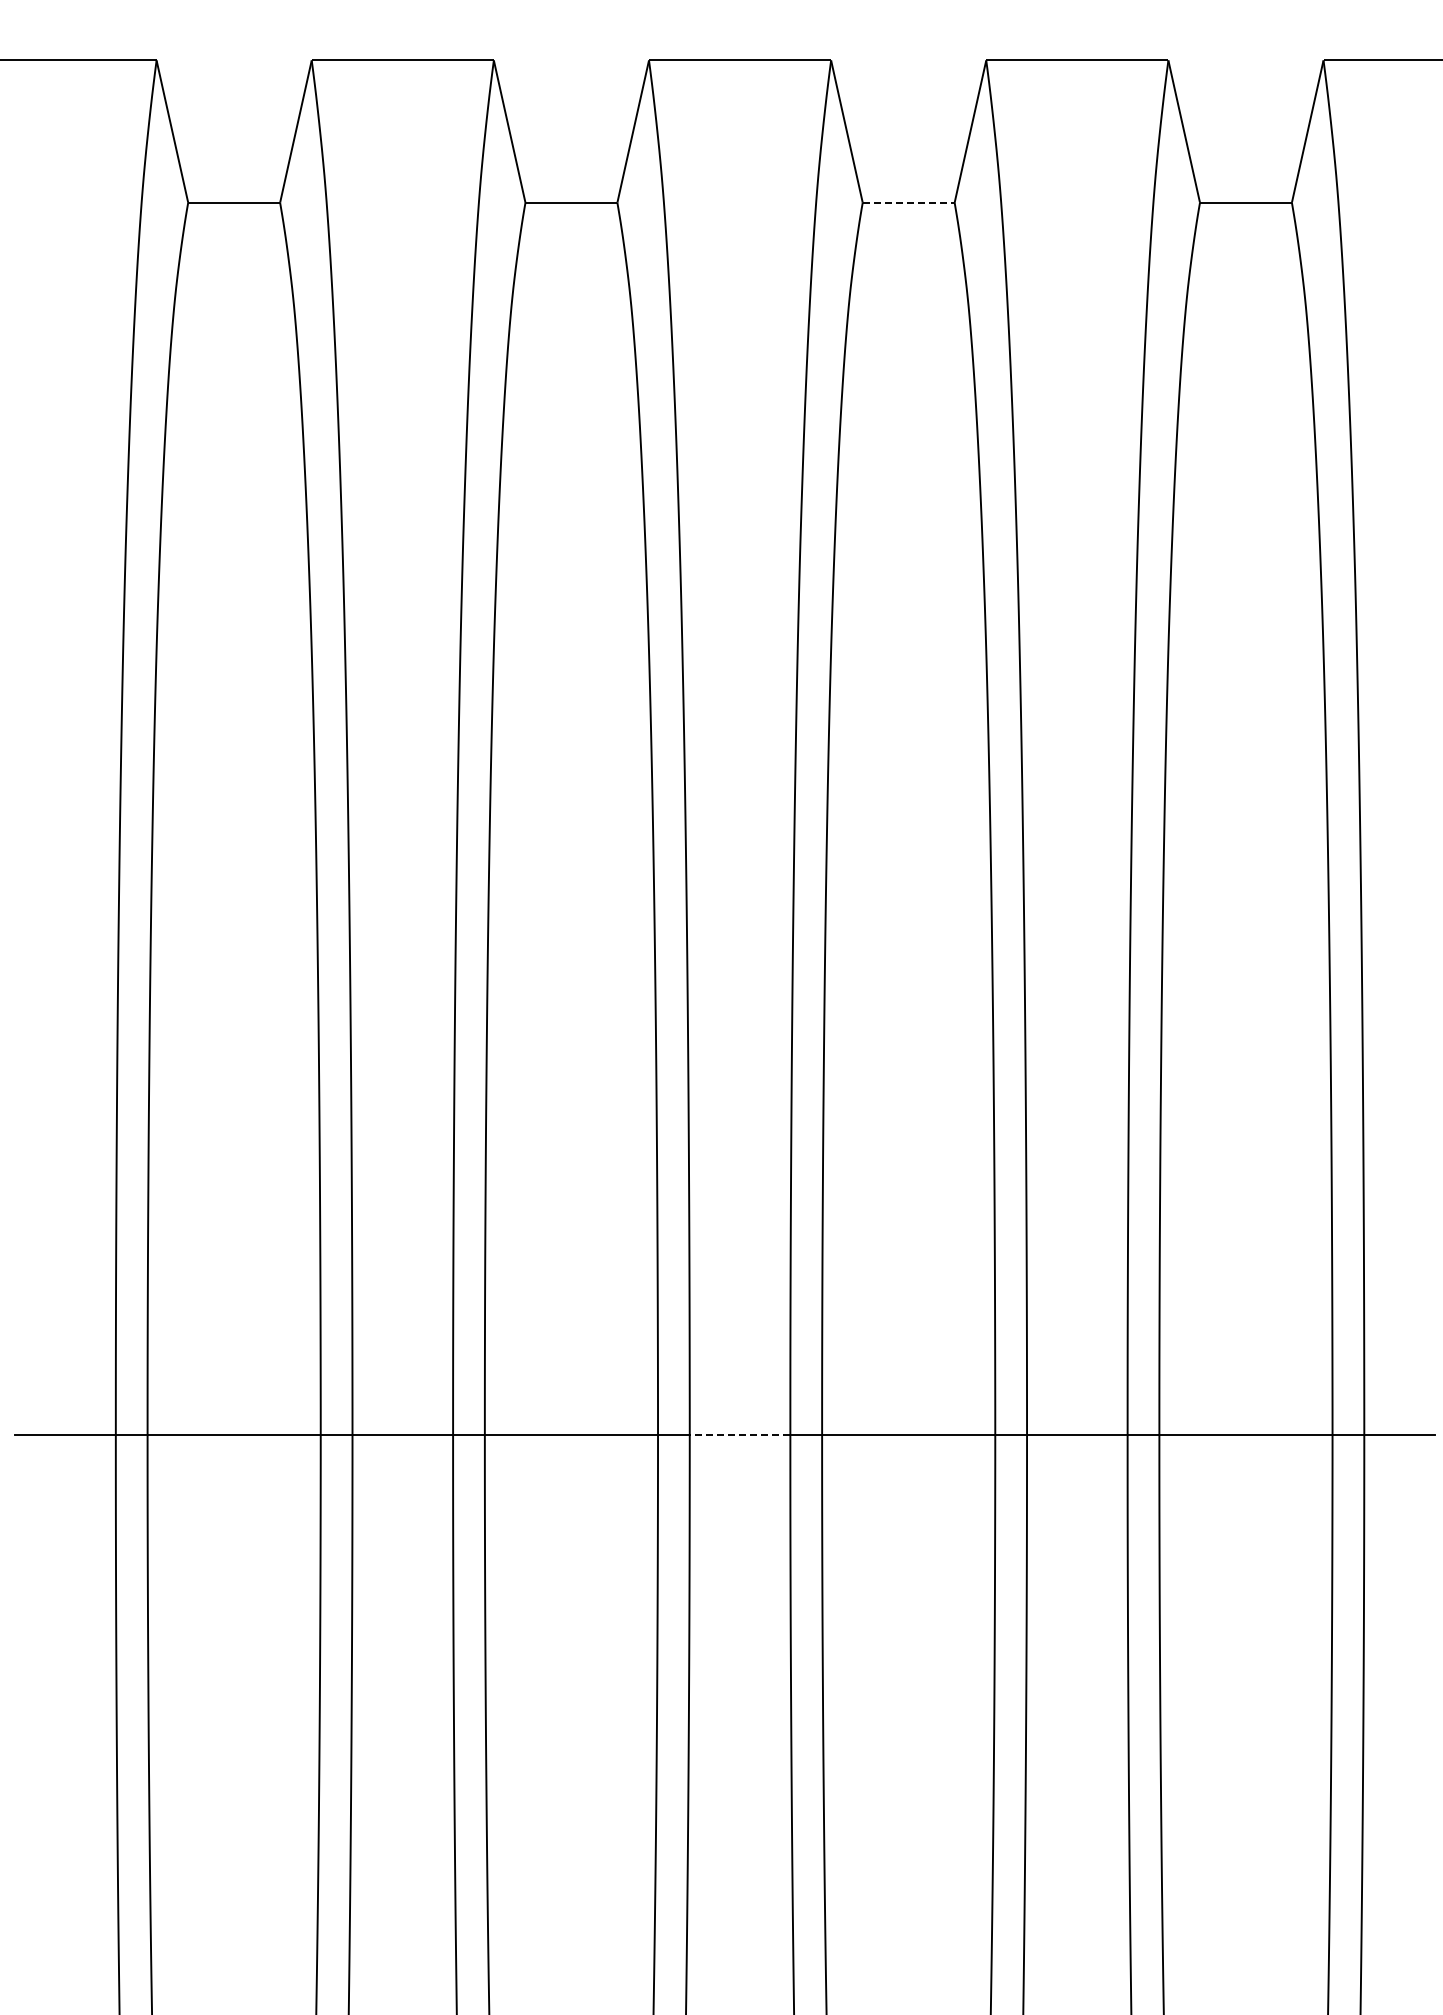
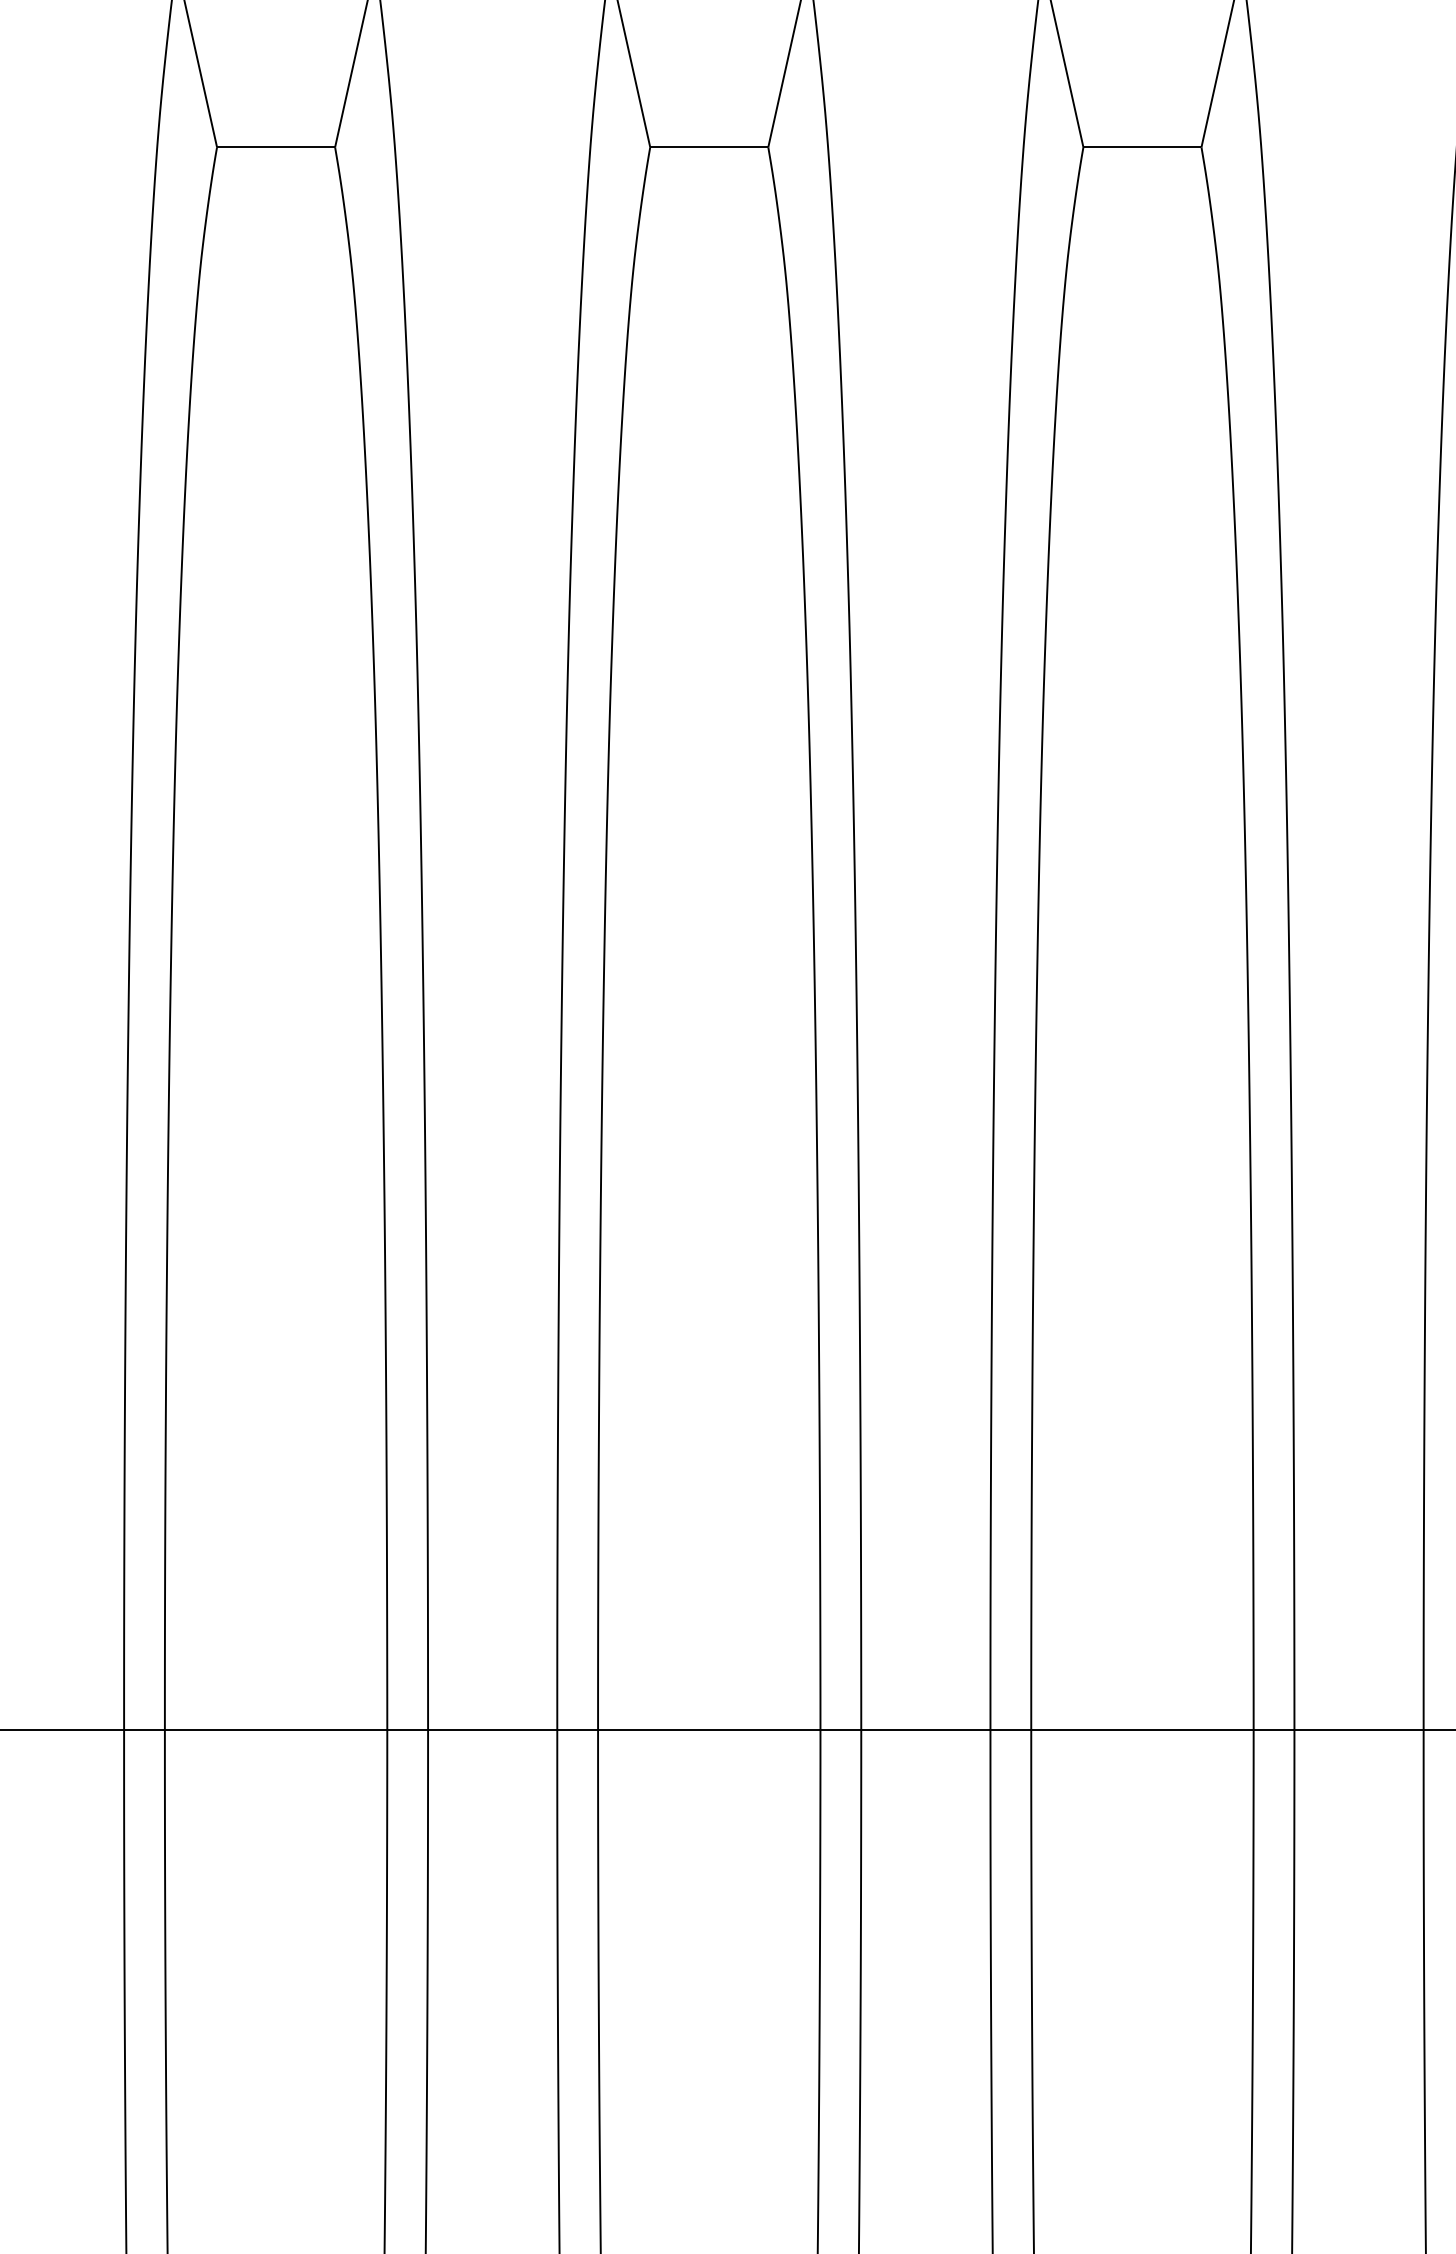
line: (909, 202) -> (1143, 147), dashed -> solid
line: (739, 1435) -> (925, 1730), dashed -> solid

